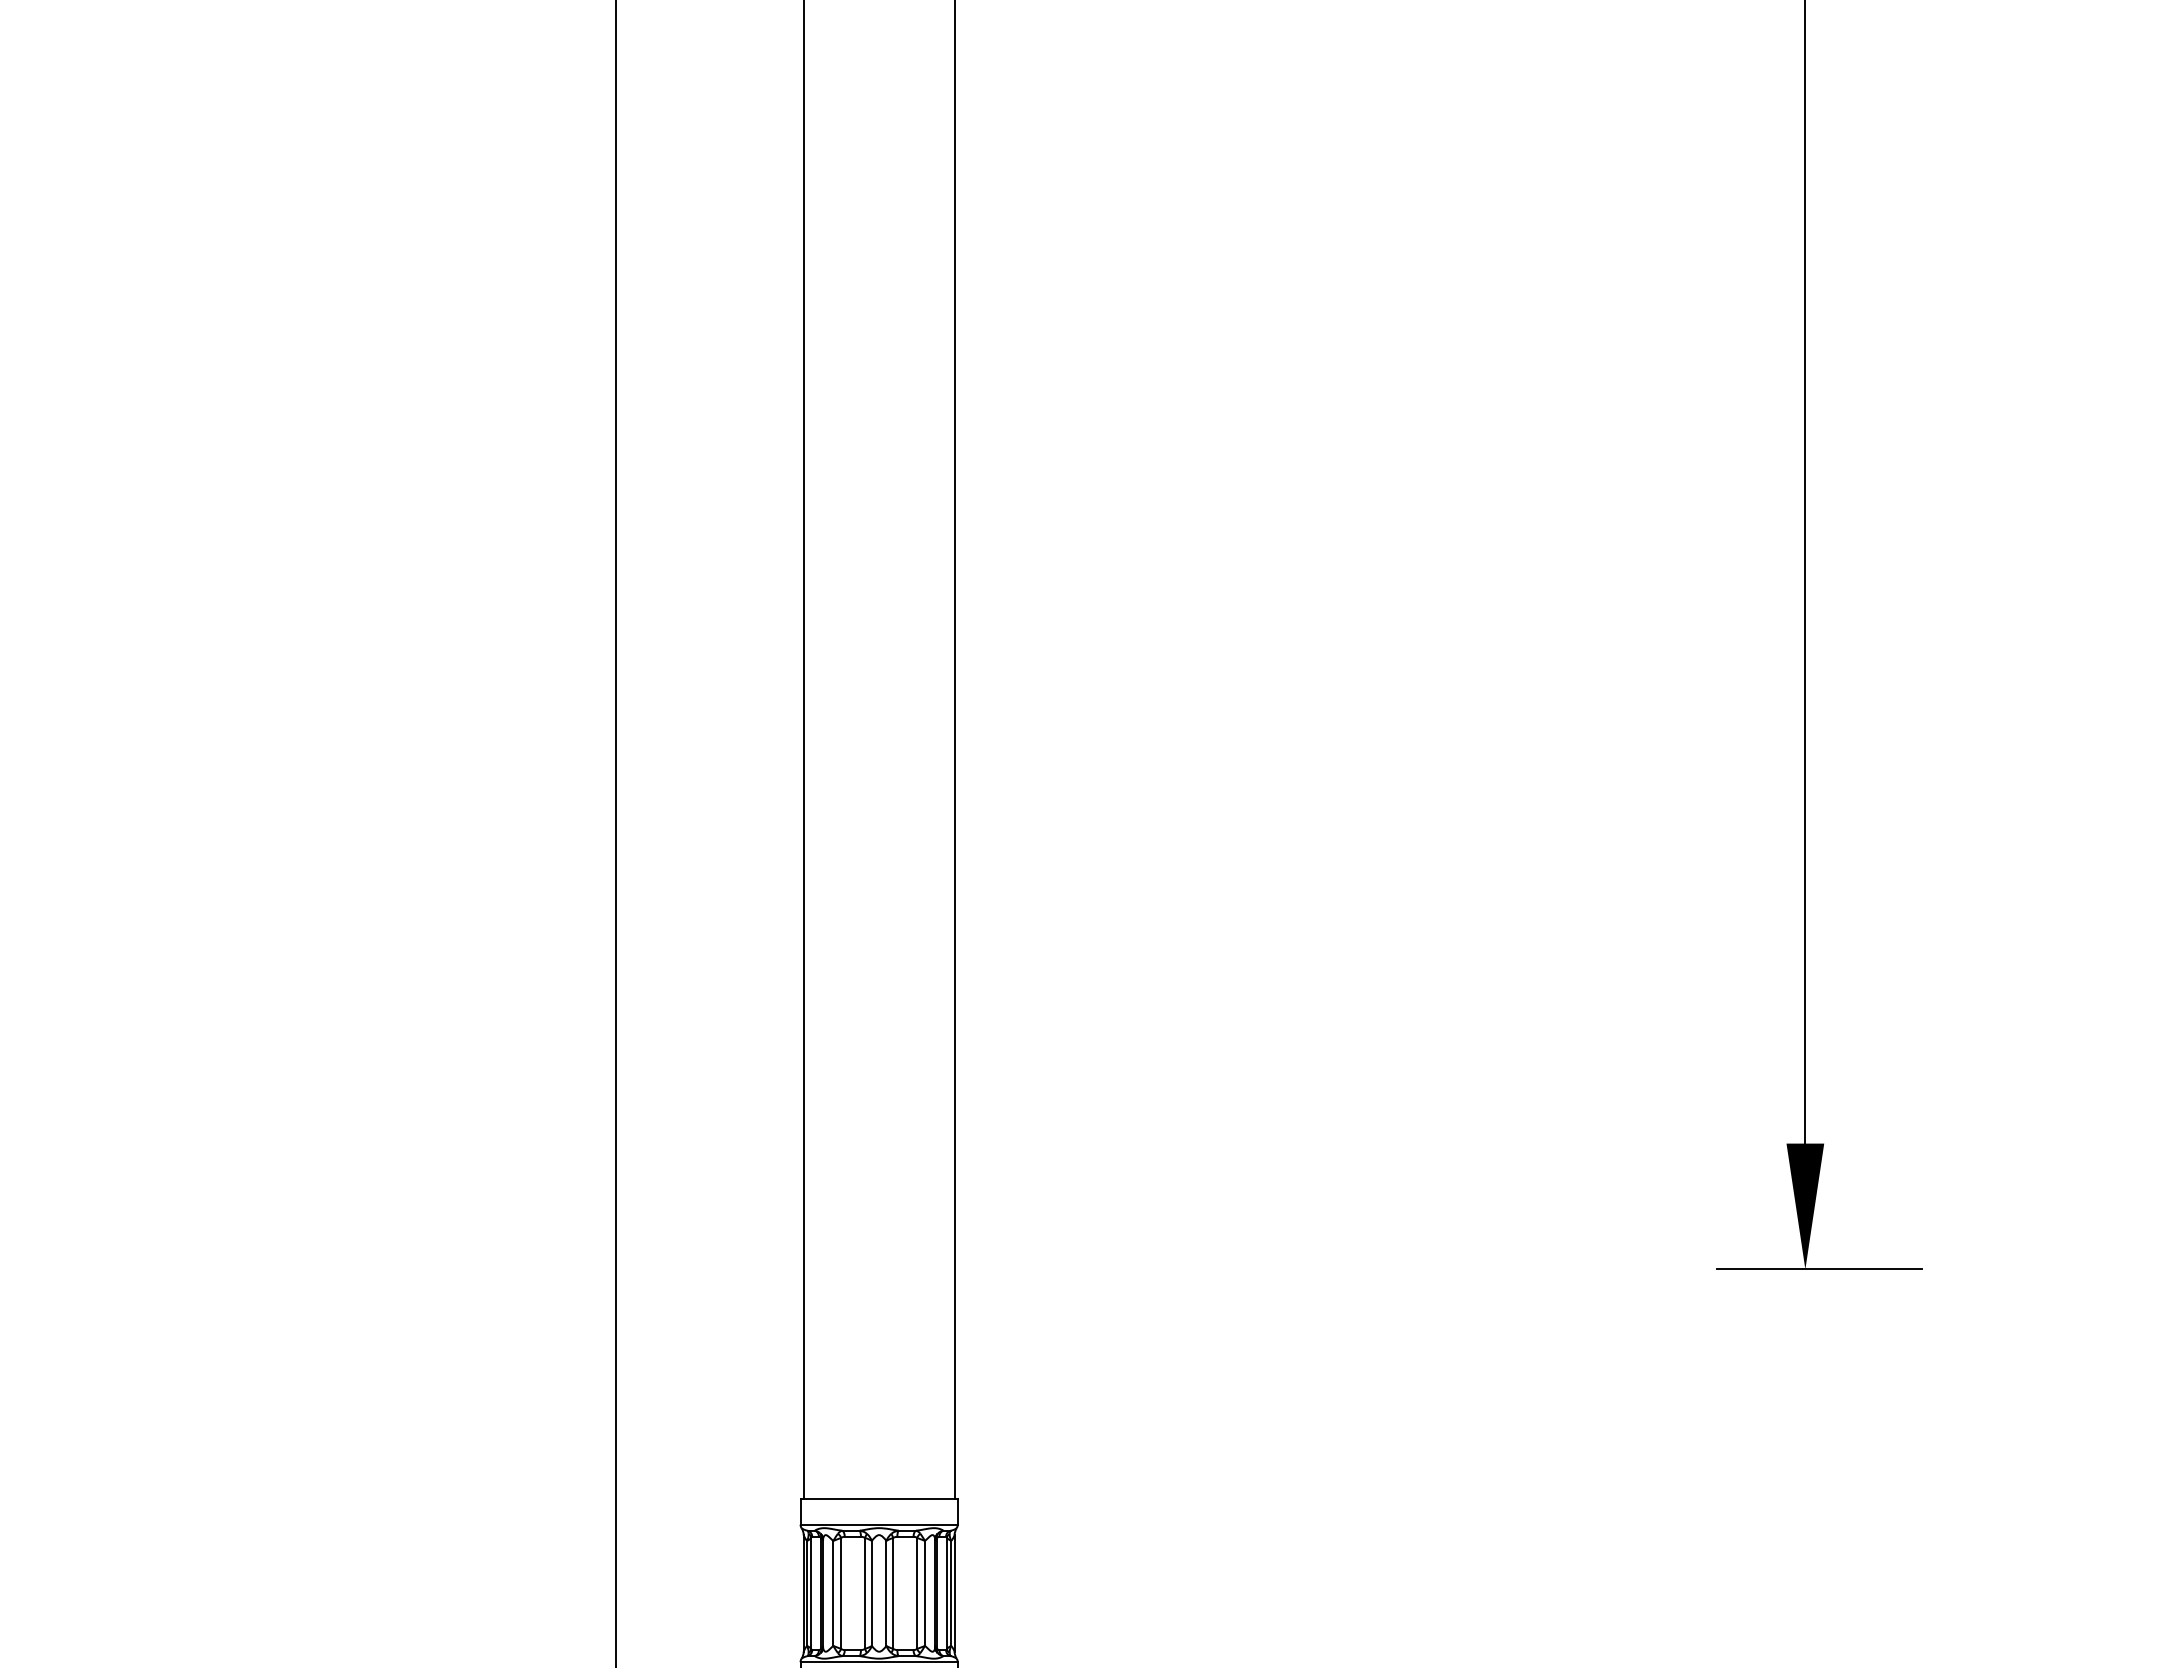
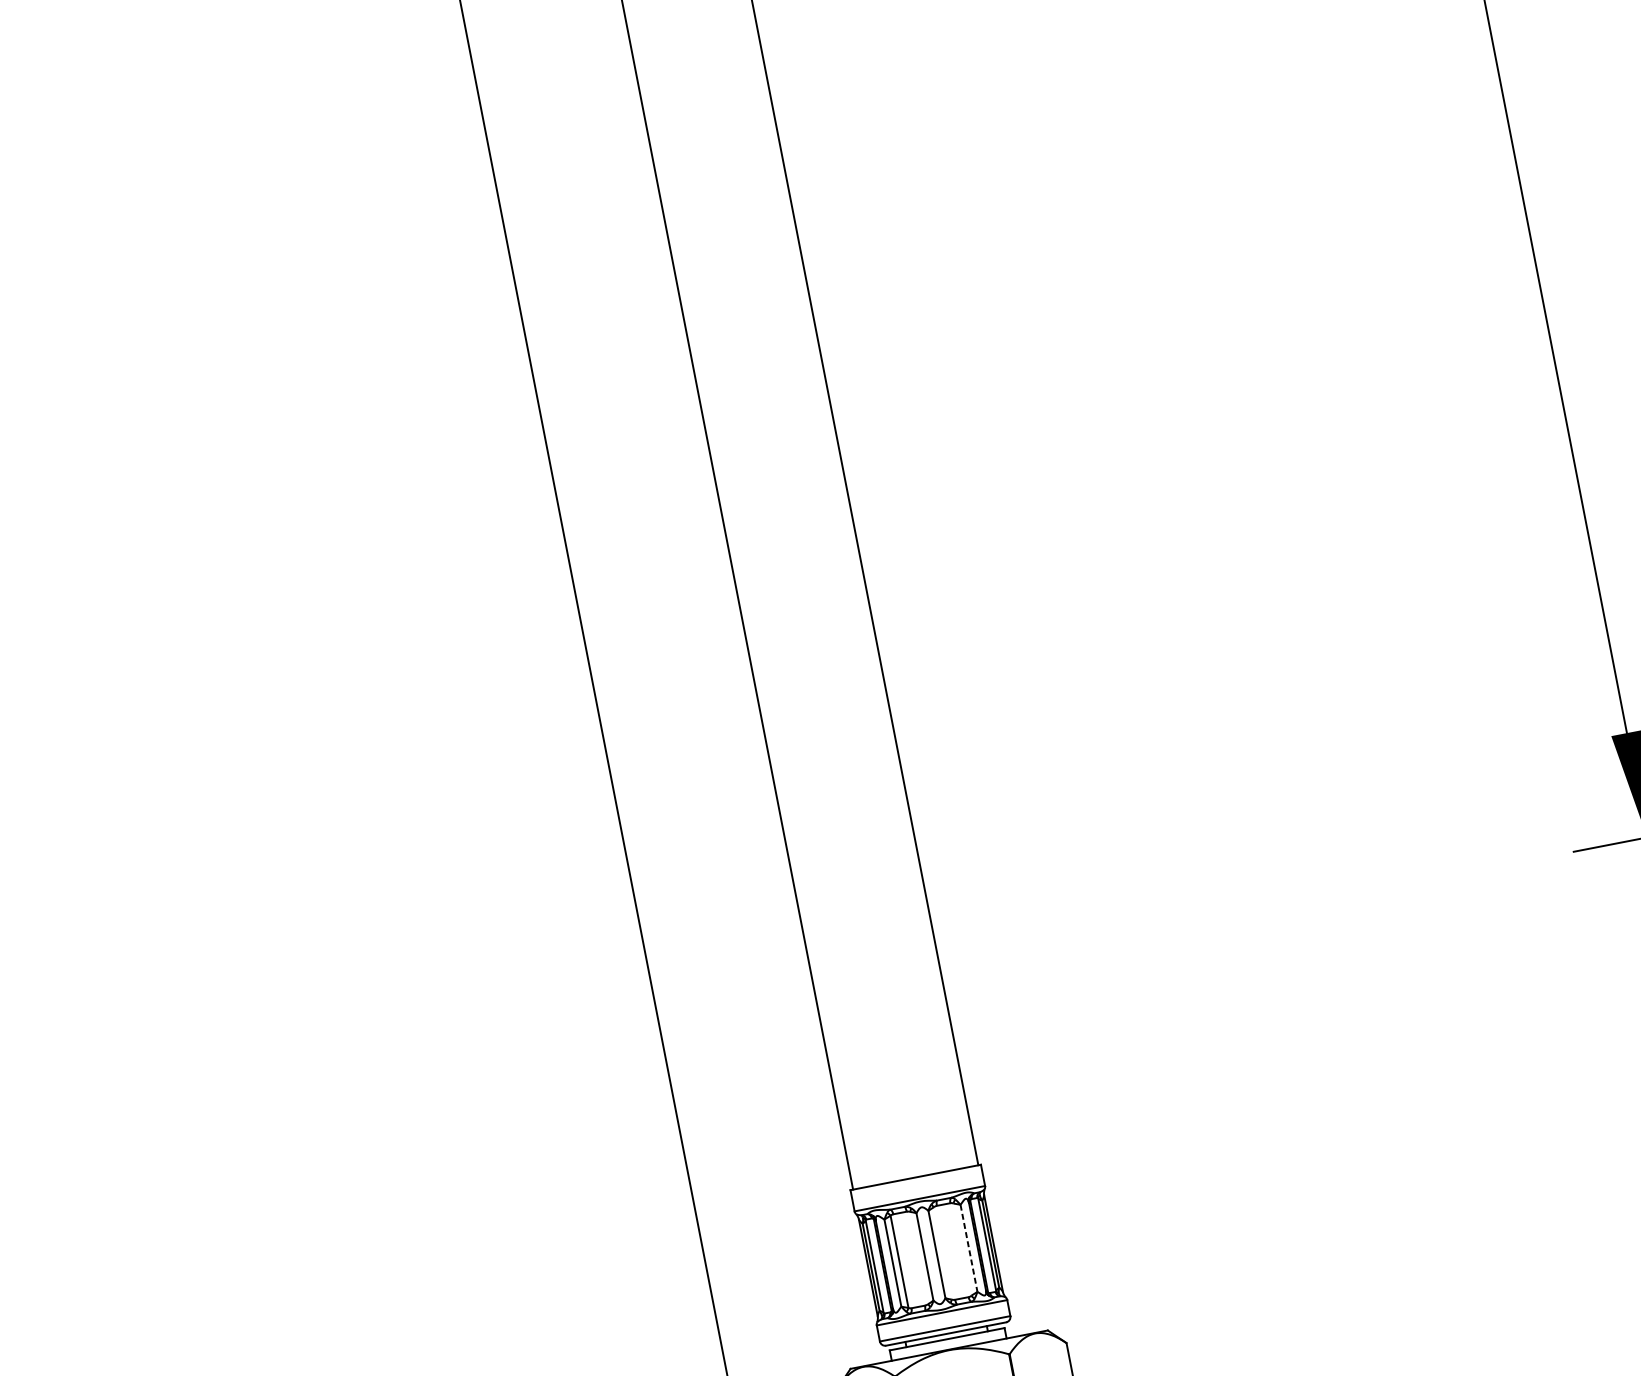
line: (864, 1592) -> (918, 1257), removed
line: (893, 1592) -> (942, 1252), removed
line: (917, 1592) -> (962, 1248), removed
line: (925, 1593) -> (969, 1248), solid -> dashed

